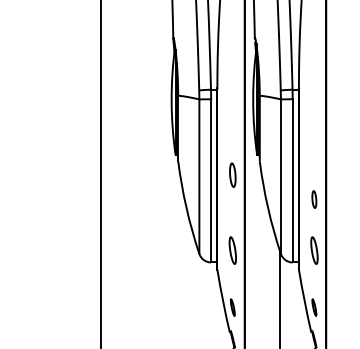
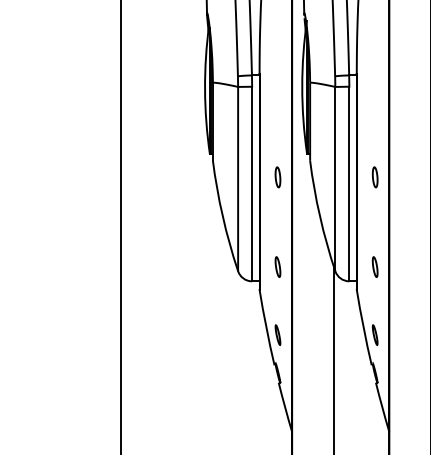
part: (232, 175) -> (277, 177), size x0.71
part: (313, 199) -> (374, 177), moved
part: (232, 250) -> (277, 266), size x0.62
part: (313, 250) -> (374, 266), size x0.62

